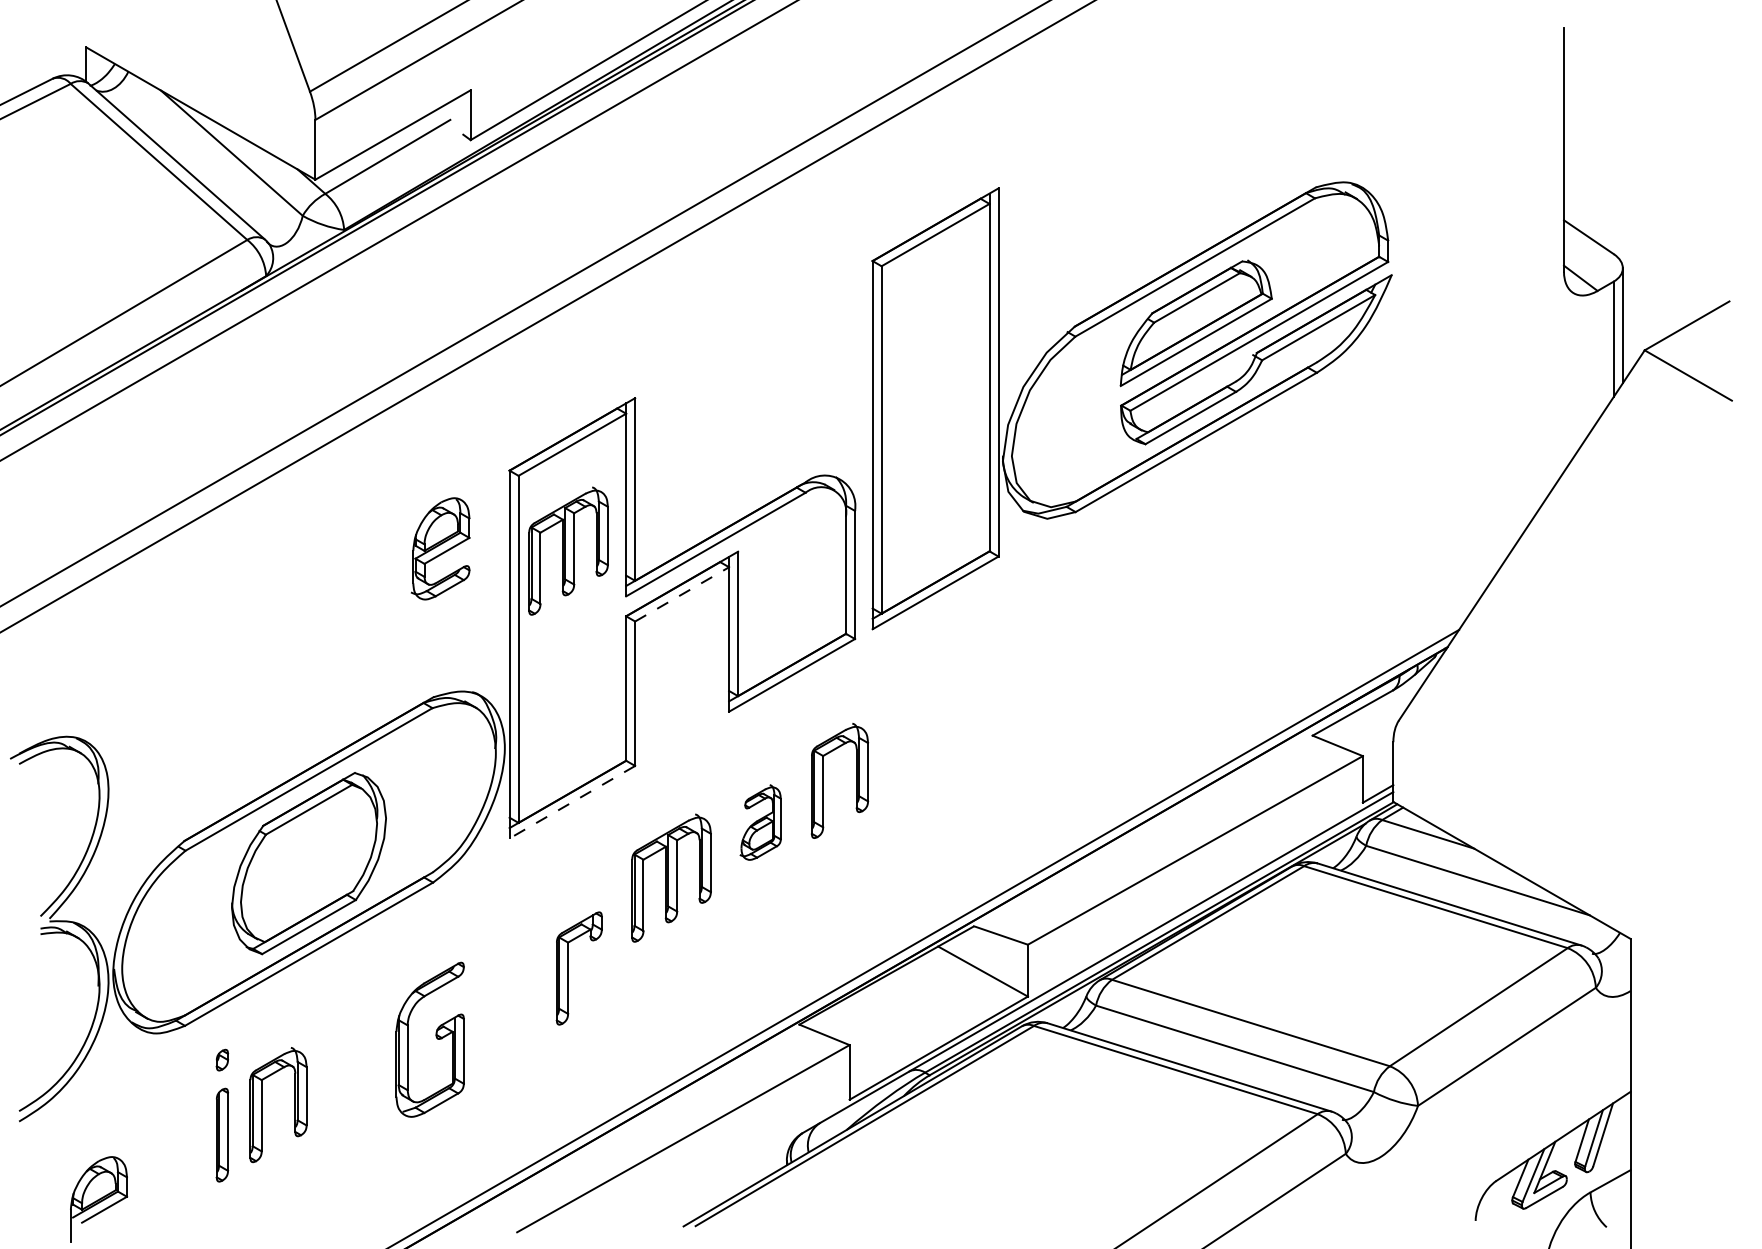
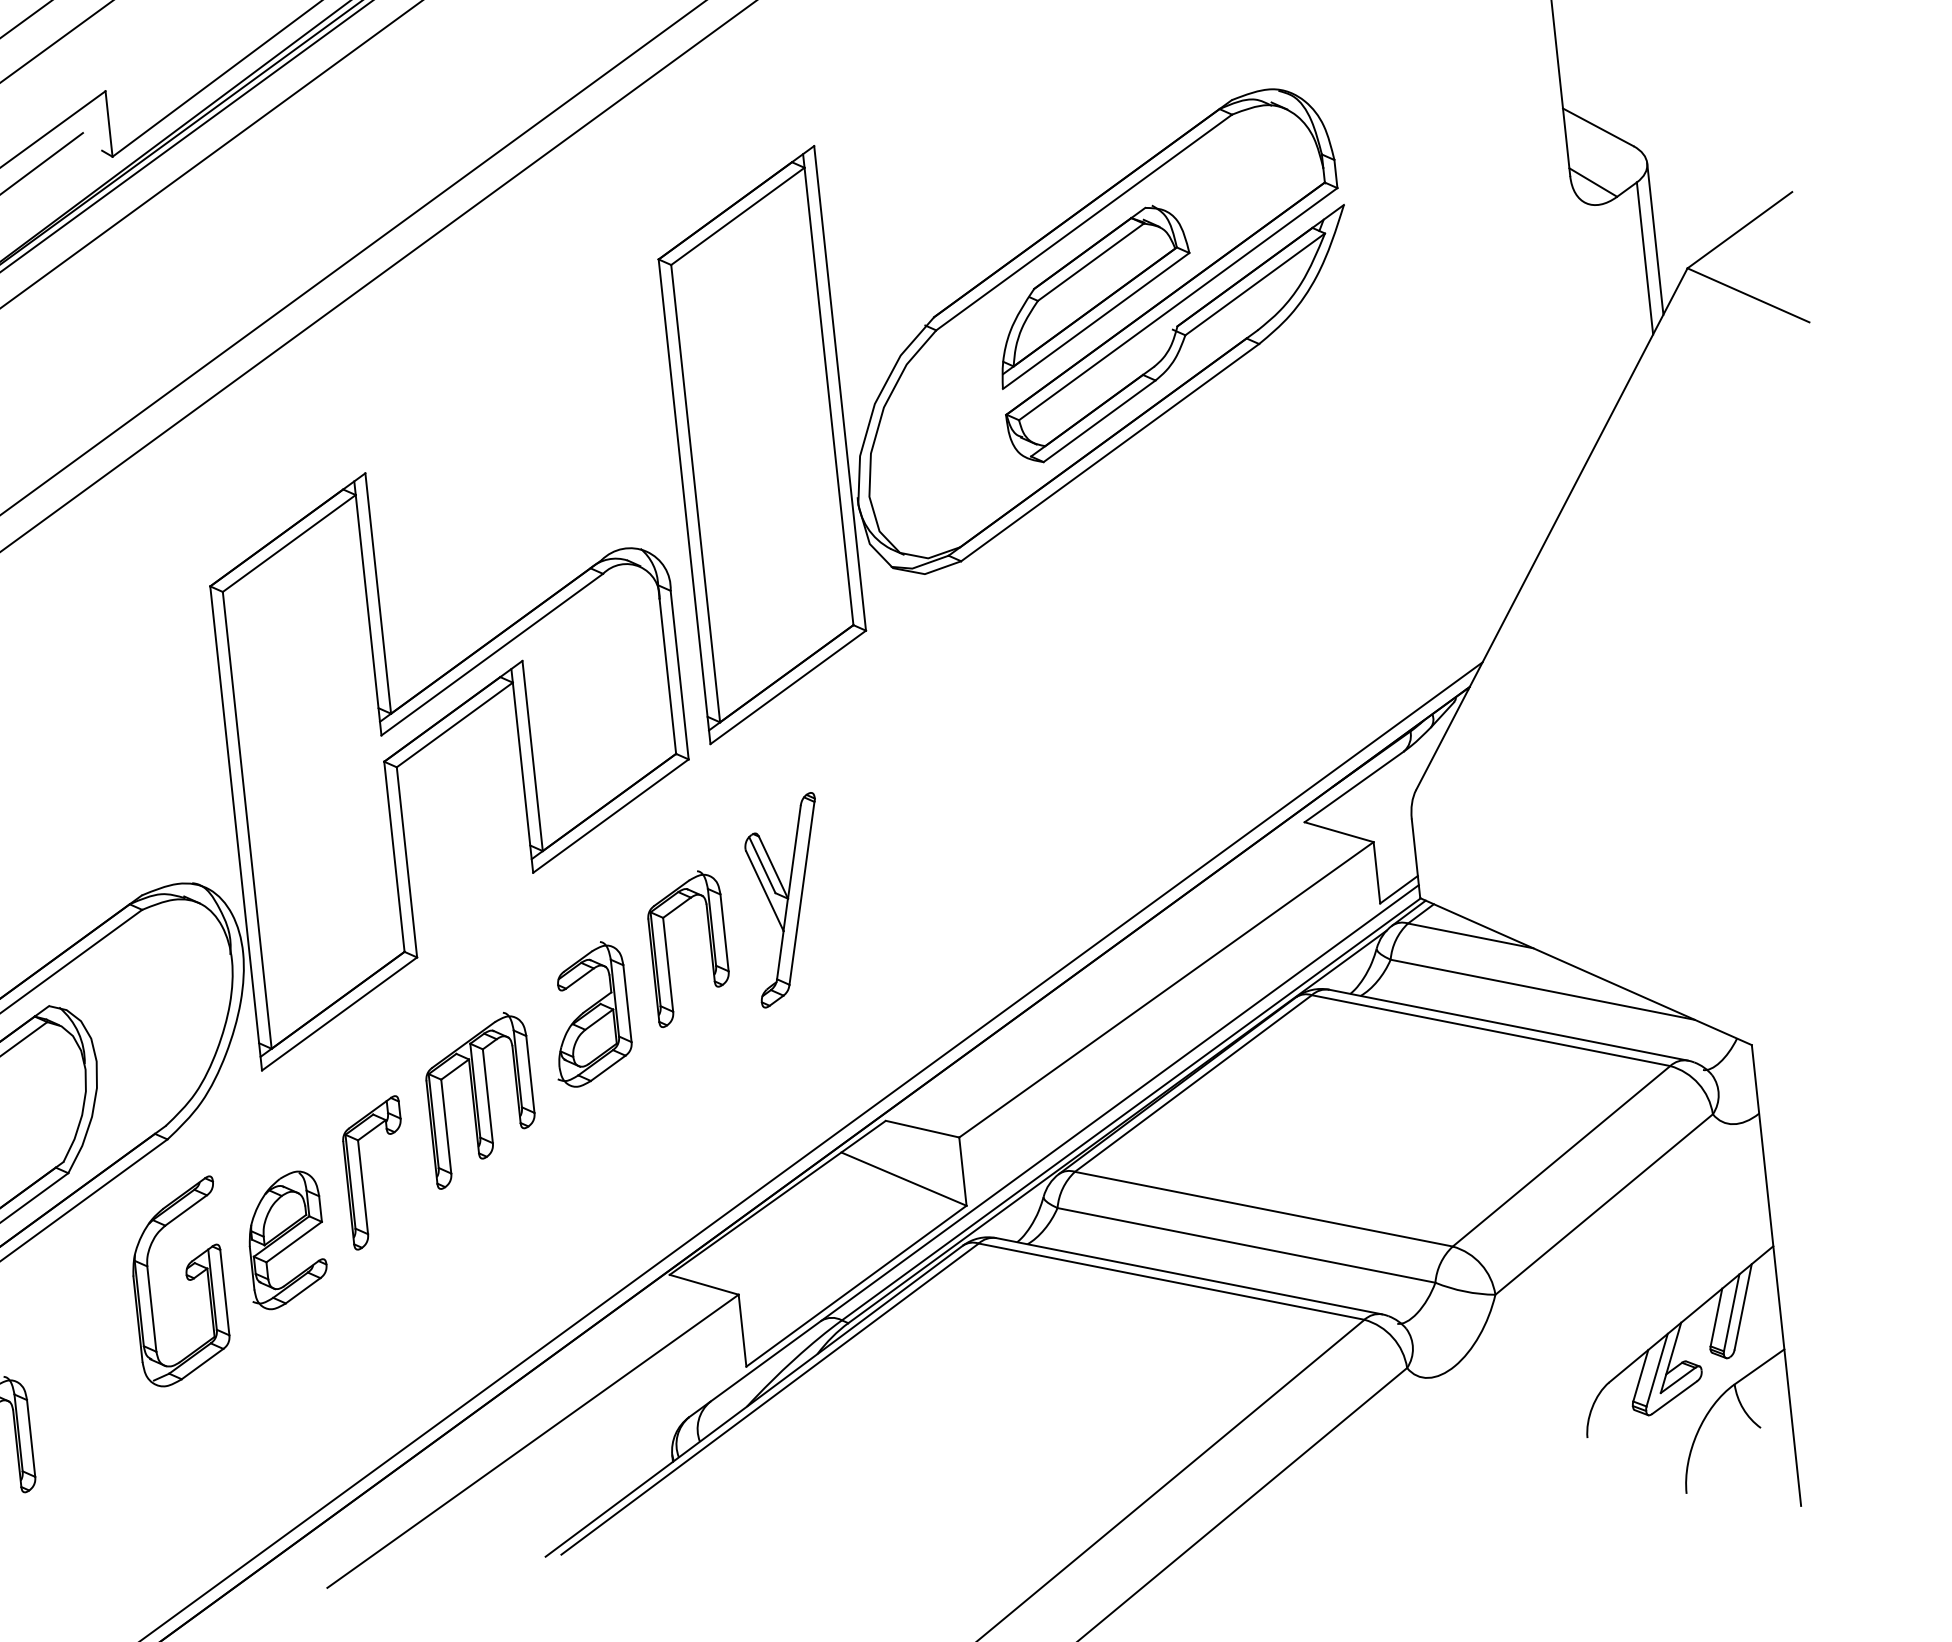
part: (440, 548) -> (285, 1239), moved
part: (568, 550) -> (299, 683), removed
line: (682, 594) -> (455, 725), dashed -> solid
part: (918, 752) -> (788, 899), added
line: (571, 802) -> (338, 1014), dashed -> solid
part: (760, 822) -> (590, 1014), size x1.43
part: (568, 968) -> (362, 1174), moved
part: (435, 1036) -> (185, 1277), moved

